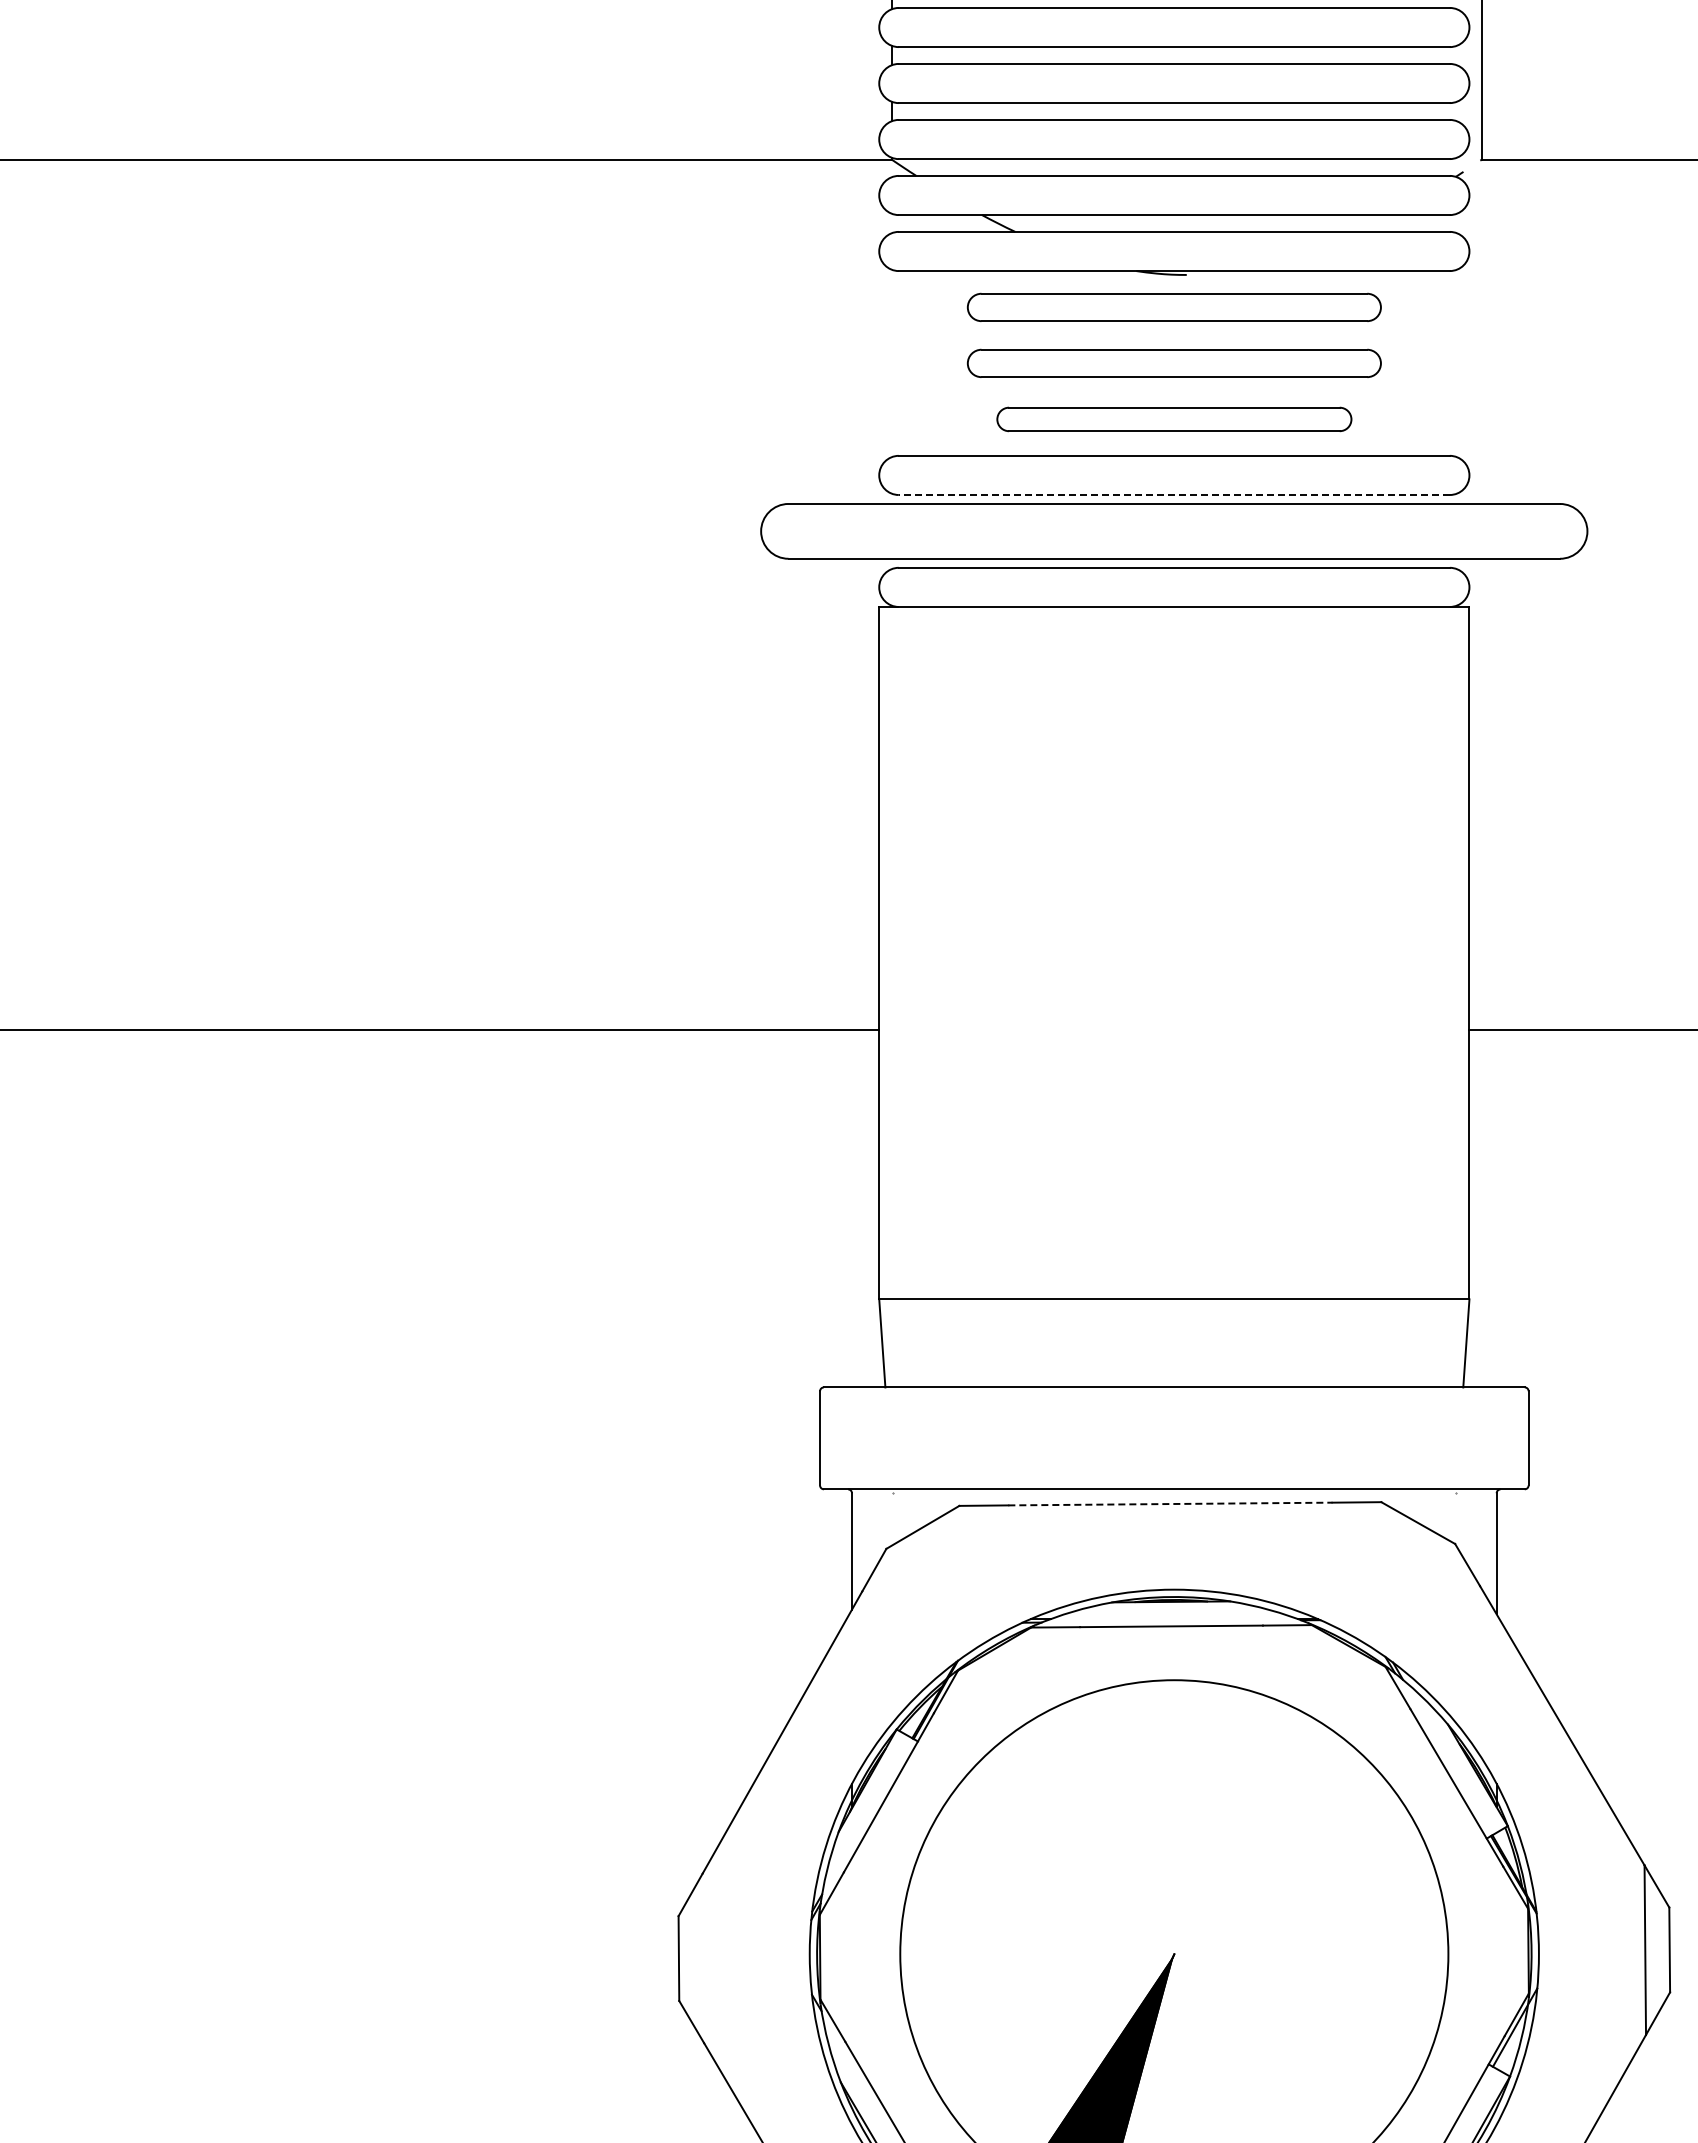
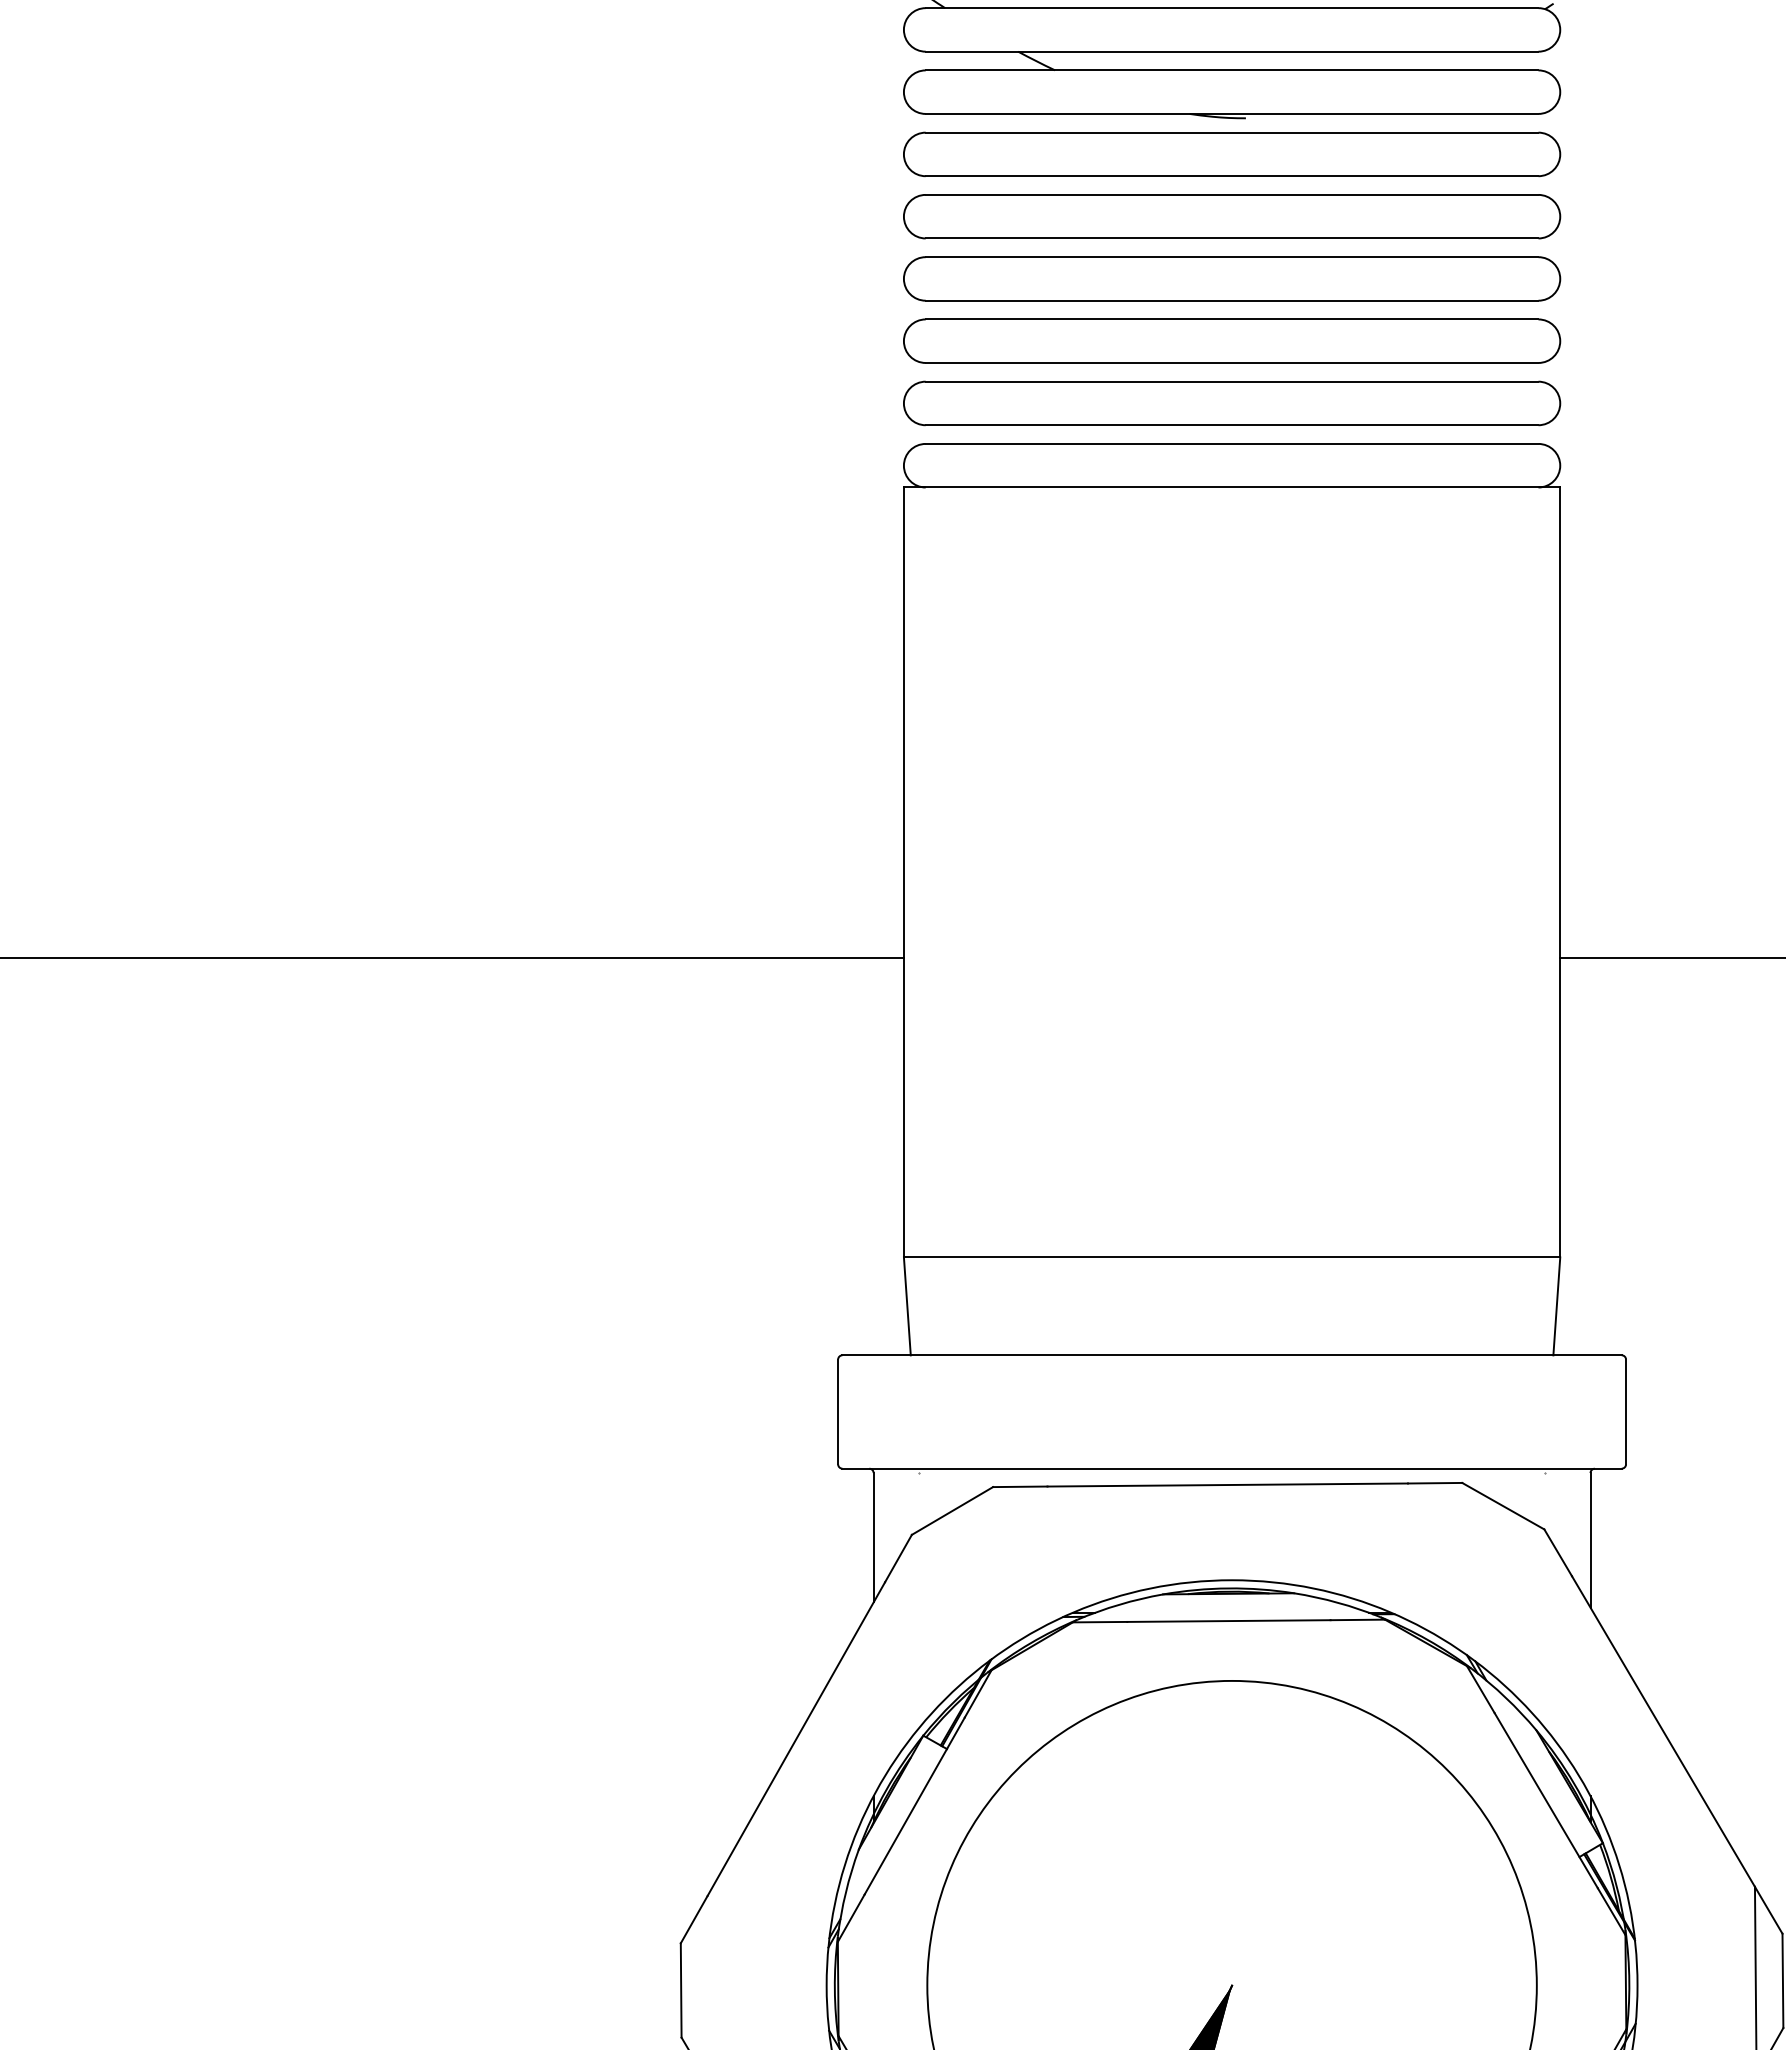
part: (1174, 307) -> (1232, 154), size x1.43
part: (1174, 363) -> (1232, 216), size x1.43
part: (1174, 419) -> (1232, 279), size x1.67
line: (1174, 495) -> (1232, 363), dashed -> solid
part: (1174, 531) -> (1232, 403), size x0.71
line: (1170, 1504) -> (1227, 1485), dashed -> solid

